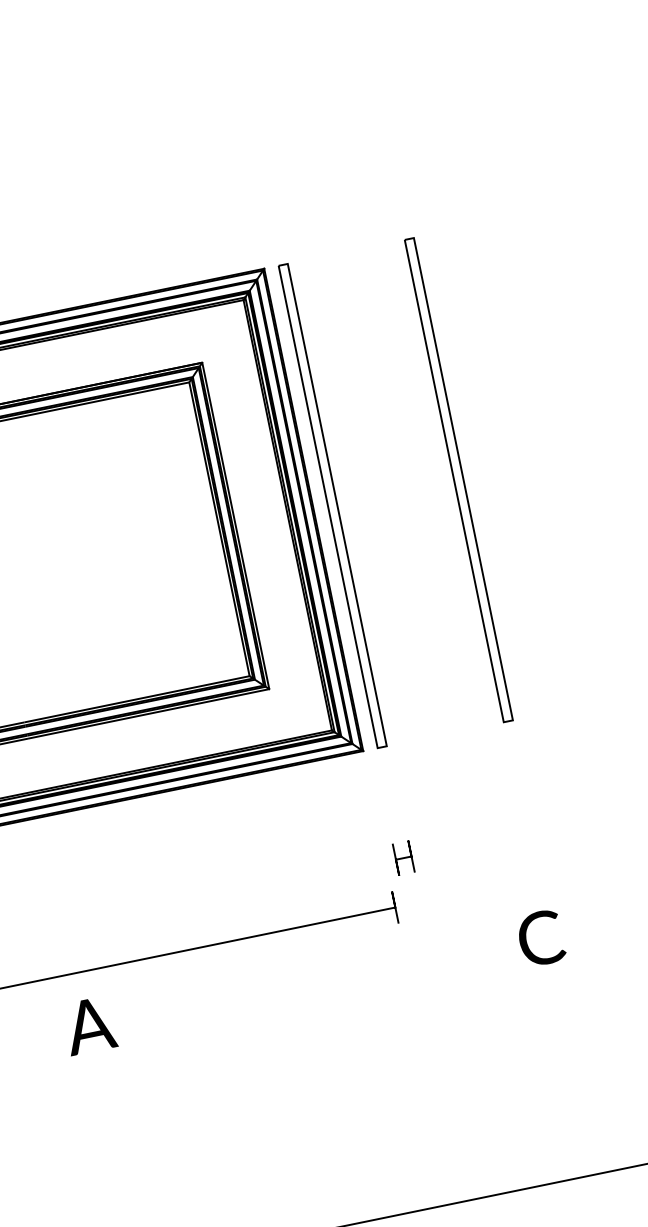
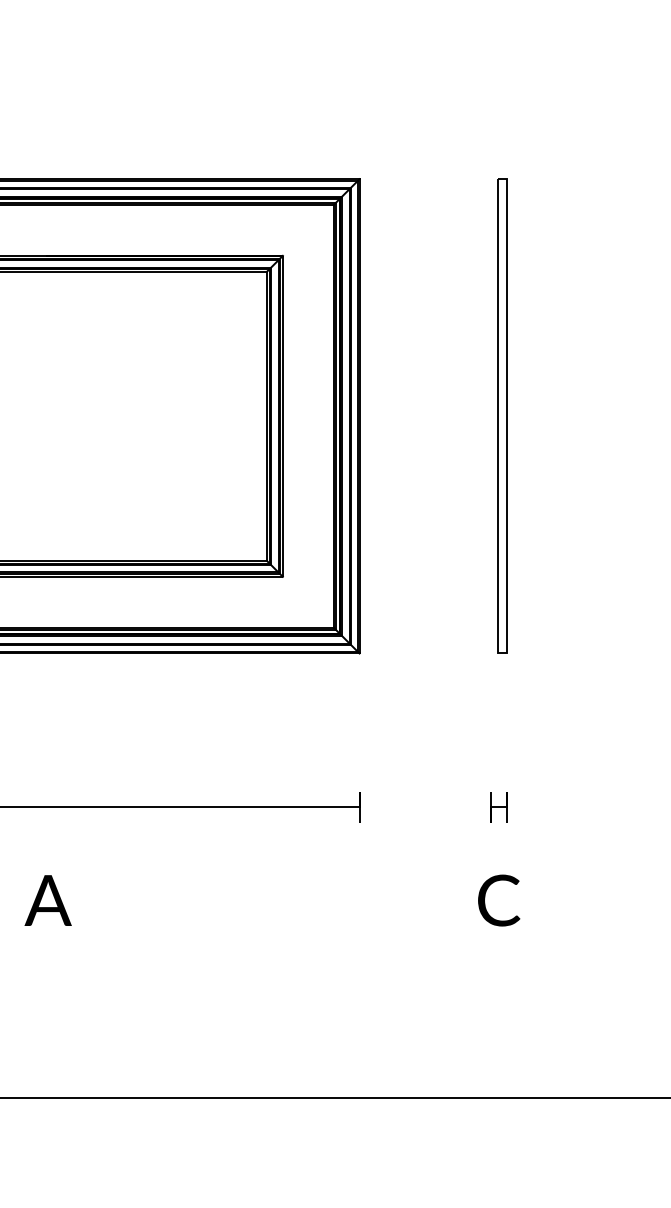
part: (332, 505) -> (378, 415), removed
curve: (403, 858) -> (498, 807), moved
text: (541, 938) -> (499, 900), moved
text: (88, 1025) -> (47, 900), moved

